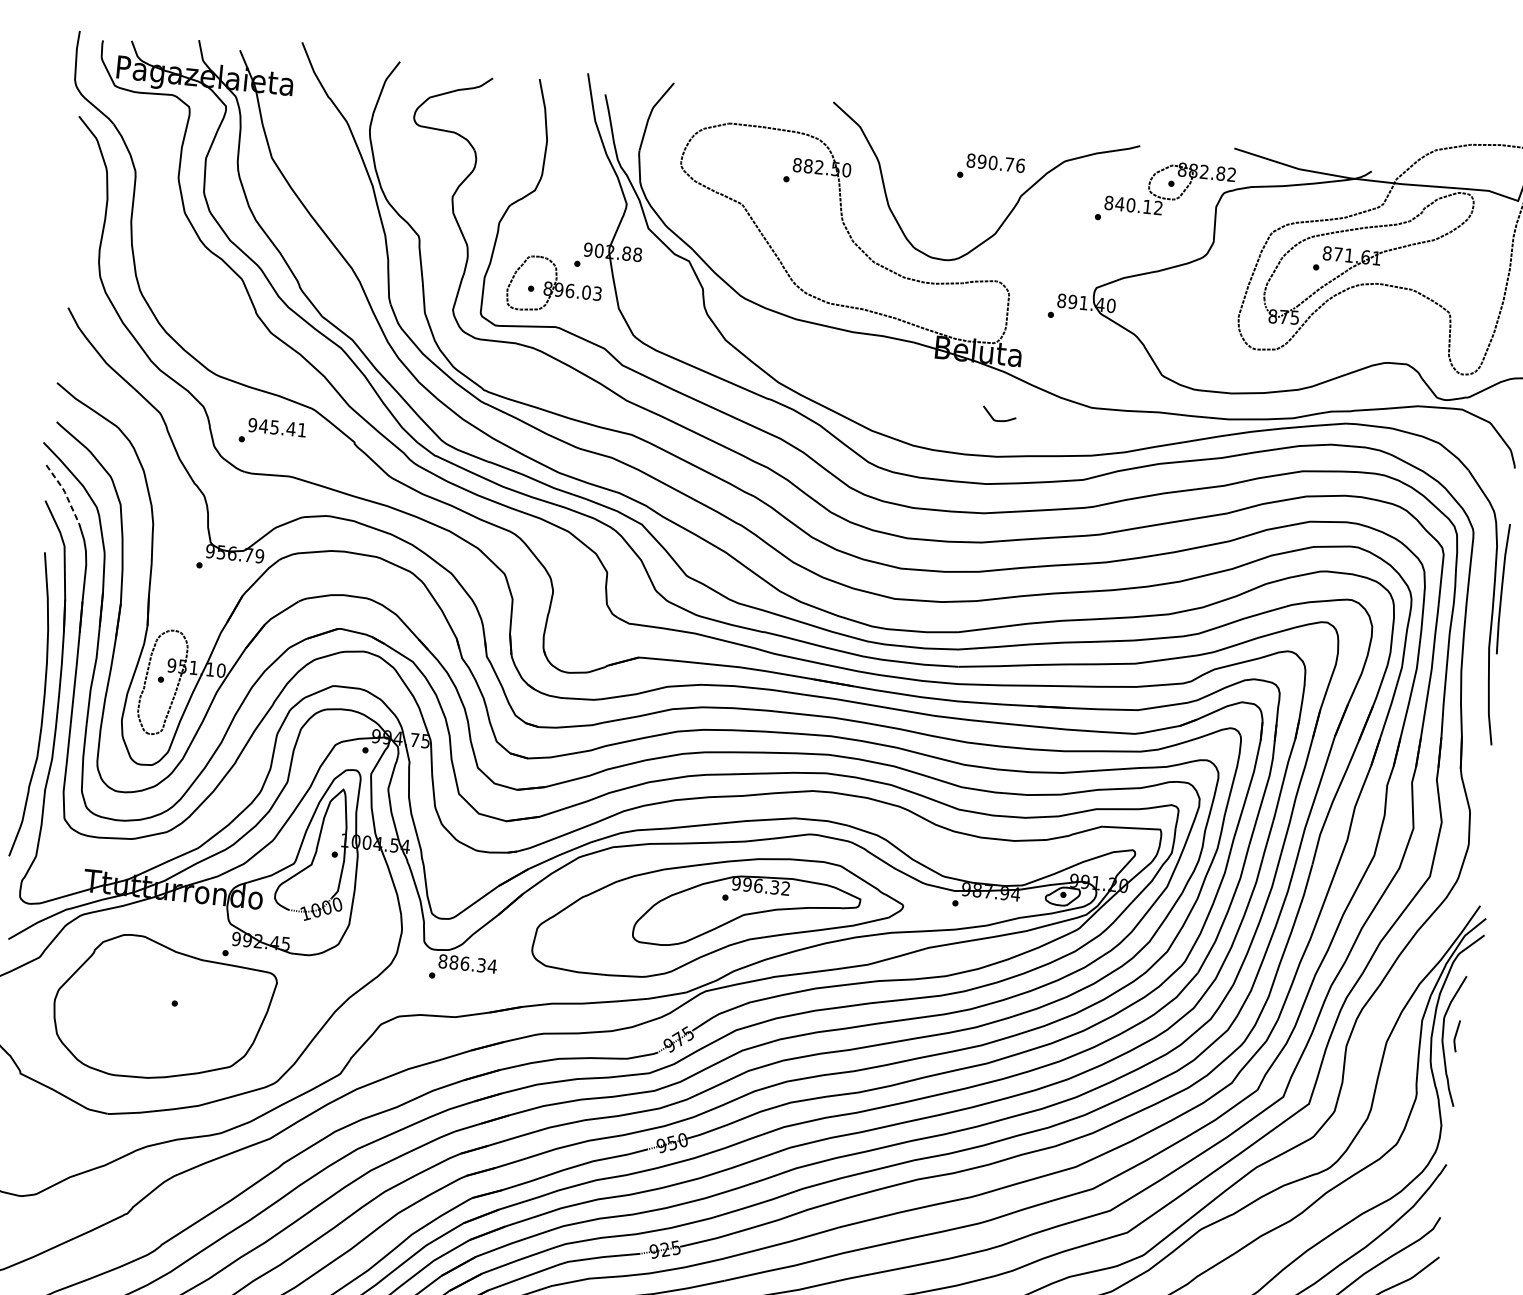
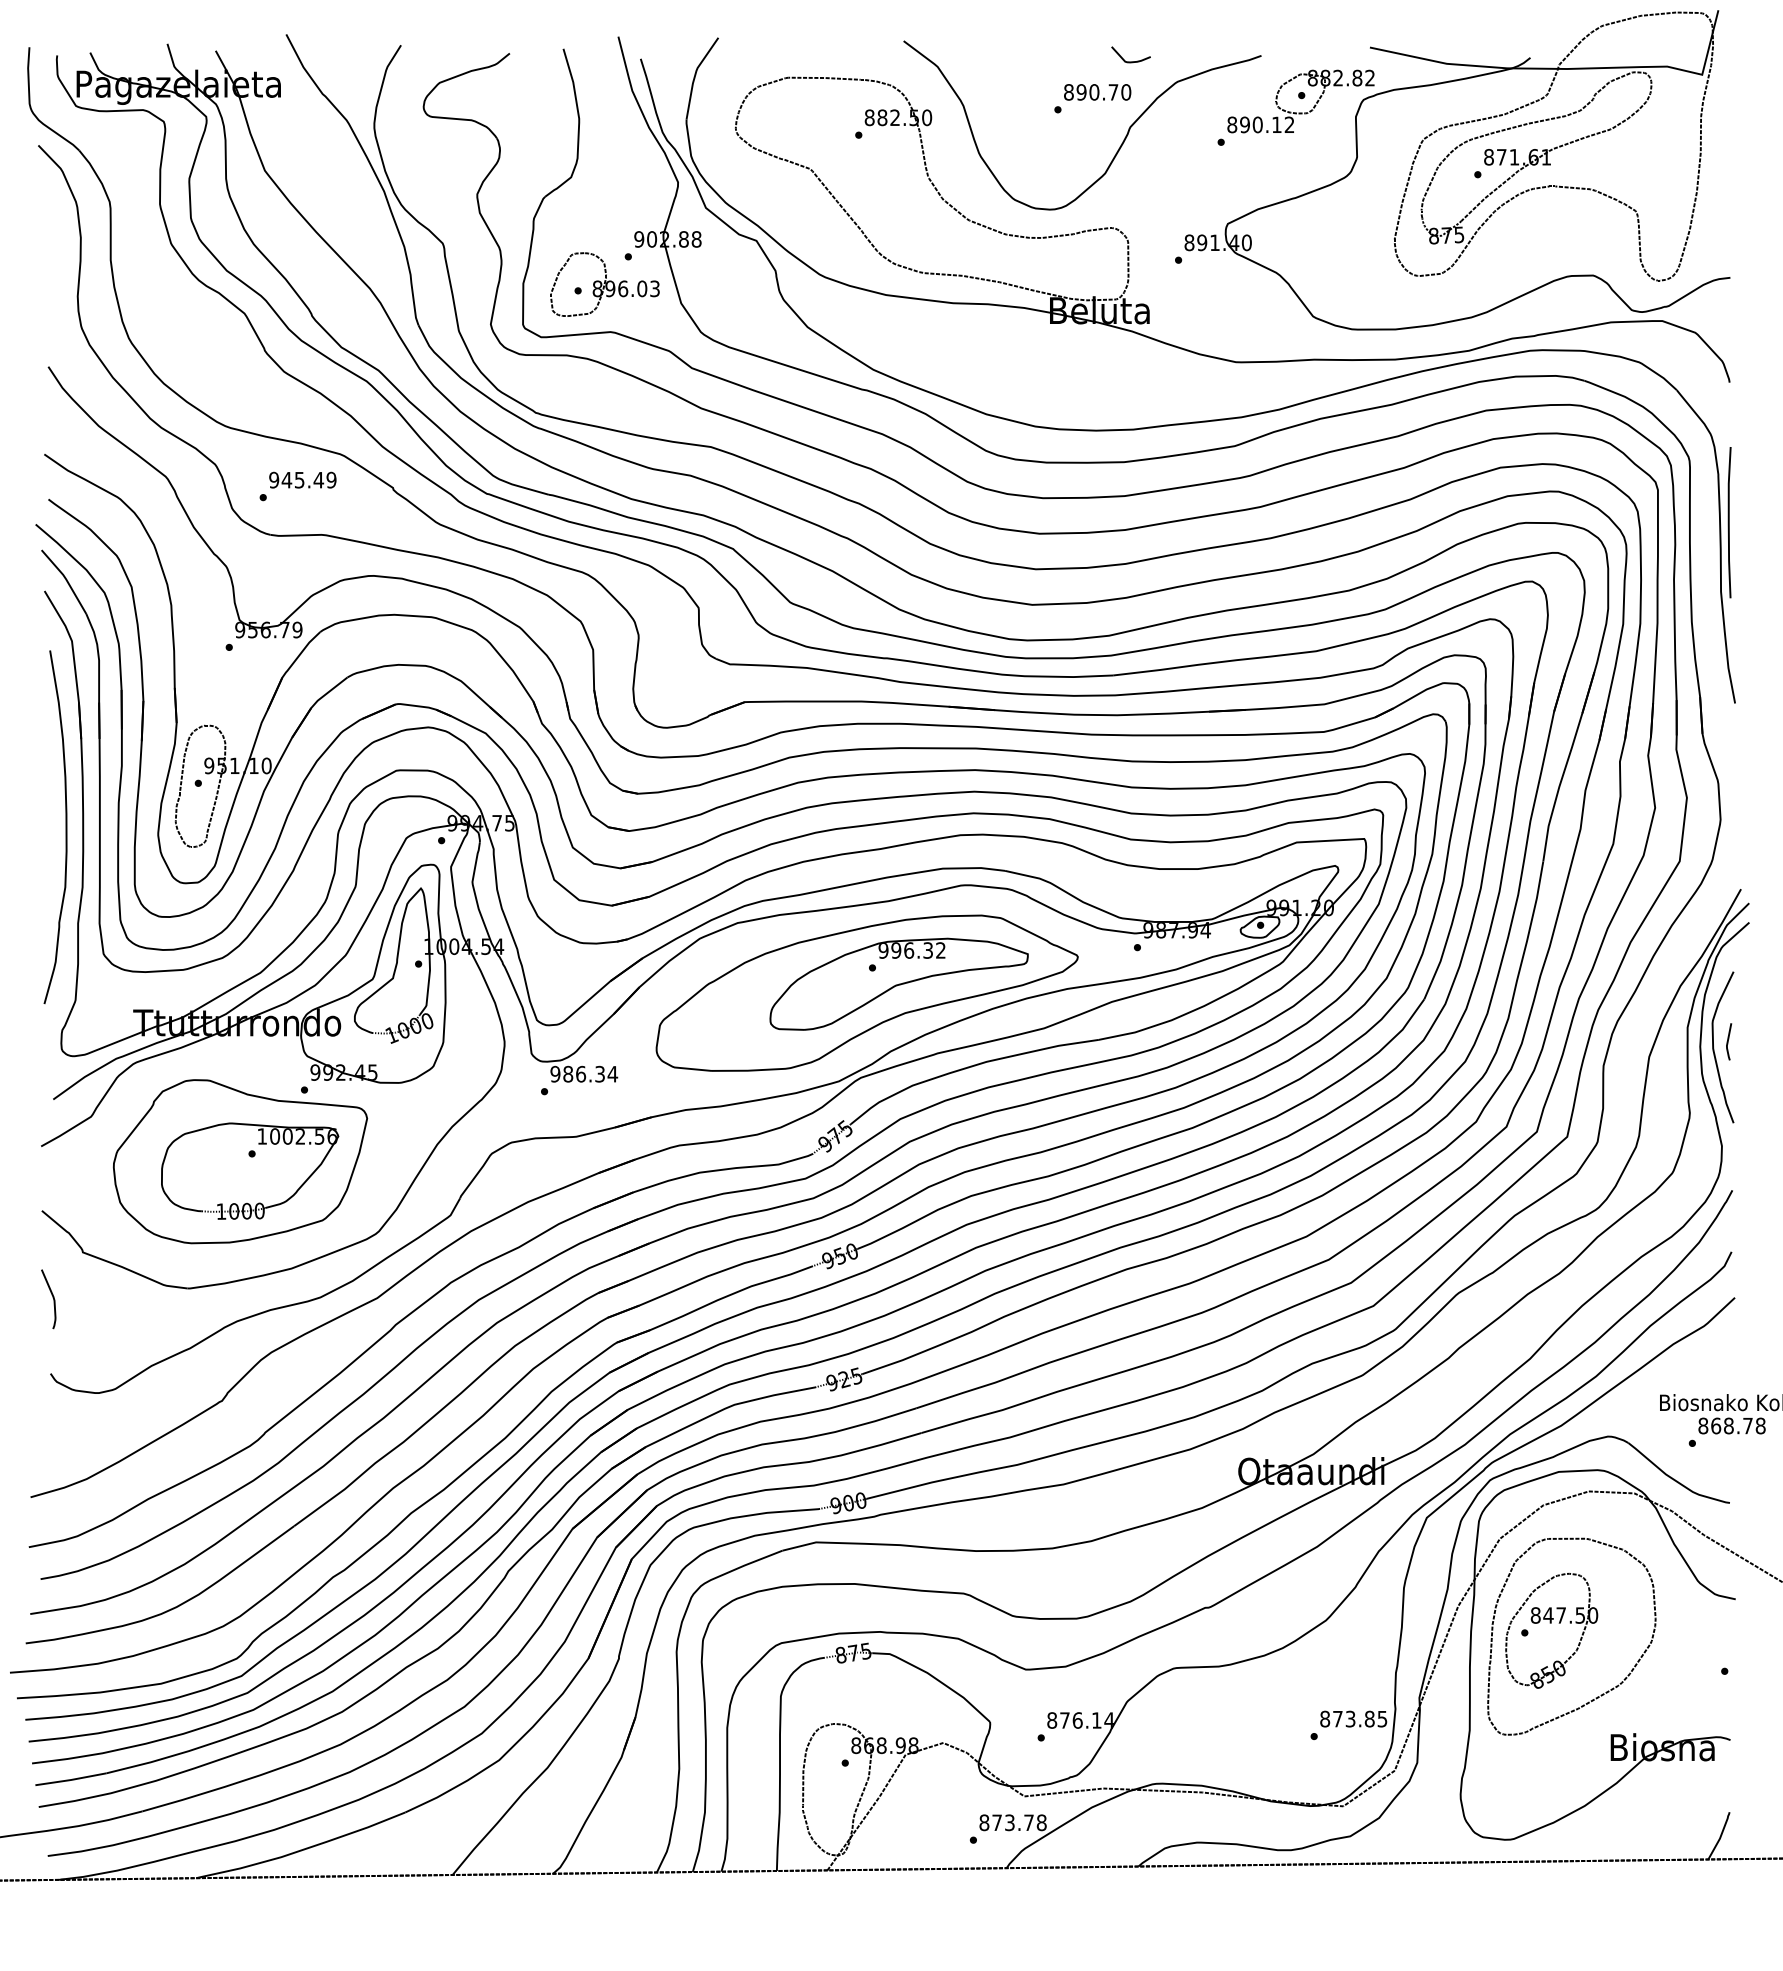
text: (1020, 165) -> (1126, 92), 890.76 -> 890.70
text: (1119, 203) -> (1244, 124), 840.12 -> 890.12
curve: (998, 420) -> (1130, 61), moved
text: (302, 429) -> (331, 479), 945.41 -> 945.49
line: (65, 492) -> (66, 579), dashed -> solid
text: (443, 961) -> (555, 1074), 886.34 -> 986.34
part: (181, 996) -> (258, 1144), added

